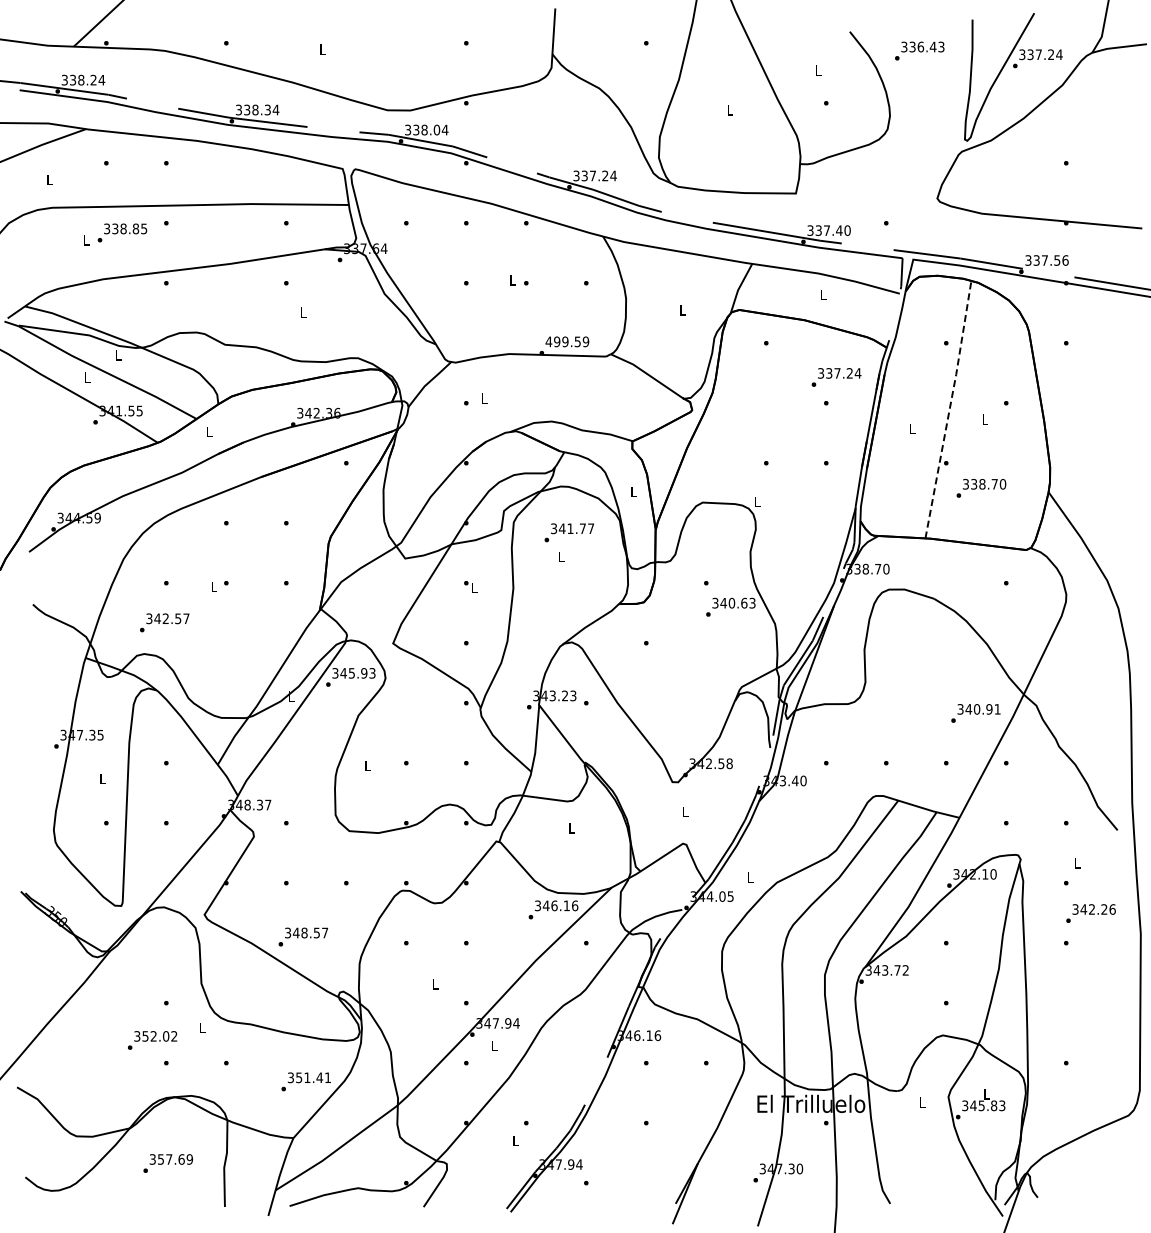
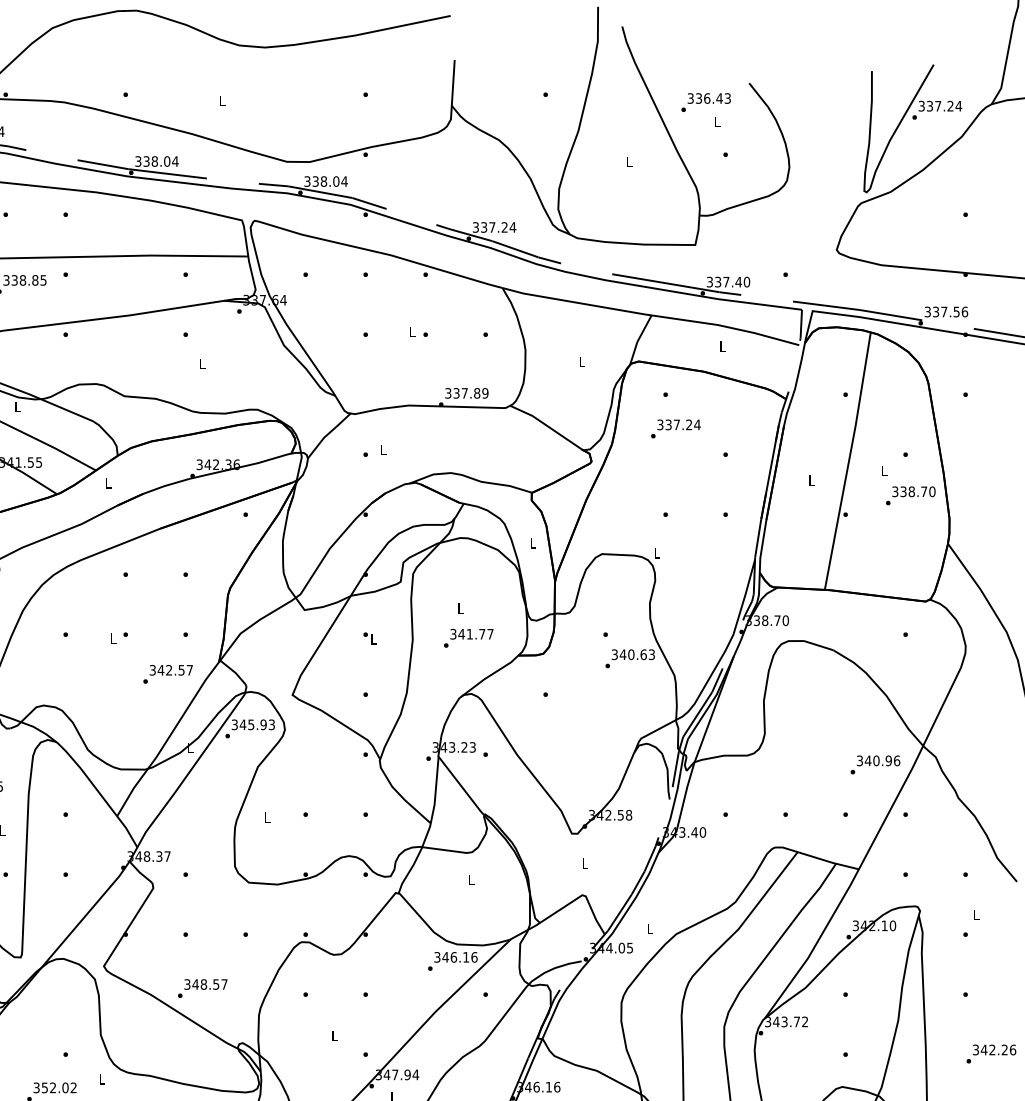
text: (919, 50) -> (705, 102), moved
text: (267, 109) -> (166, 161), 338.34 -> 338.04
text: (562, 341) -> (461, 393), 499.59 -> 337.89
text: (836, 377) -> (675, 429), moved
line: (949, 408) -> (848, 460), dashed -> solid
text: (981, 488) -> (910, 496), moved
text: (568, 532) -> (467, 638), moved
text: (164, 622) -> (167, 674), moved
text: (997, 709) -> (896, 761), 340.91 -> 340.96
text: (1090, 913) -> (990, 1054), moved

